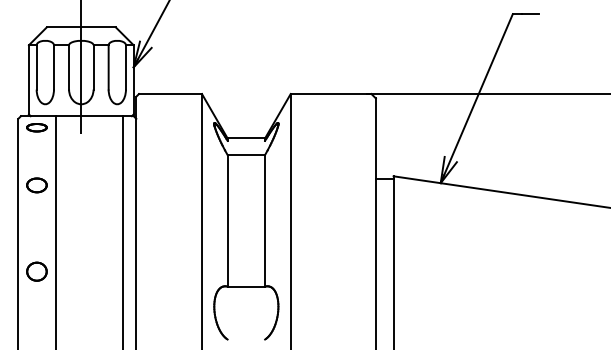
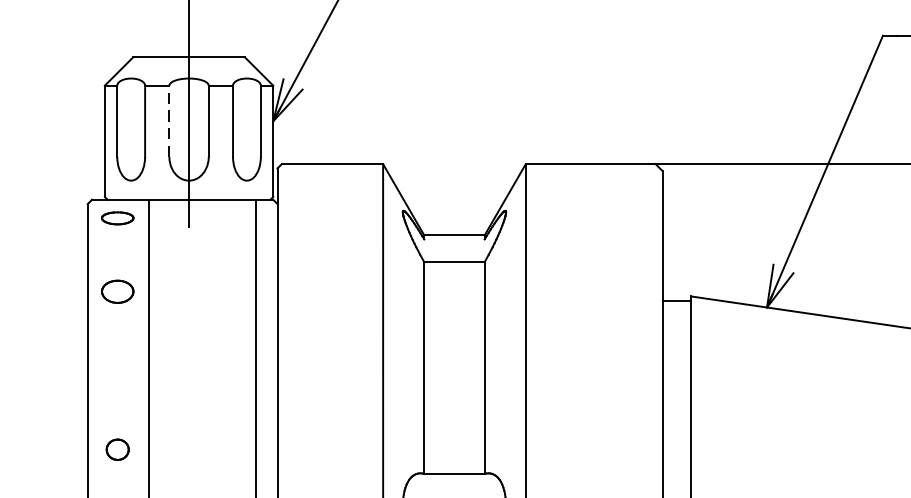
line: (69, 66) -> (170, 119), solid -> dashed
part: (36, 185) -> (116, 291), moved
part: (36, 271) -> (116, 449), size x0.7

